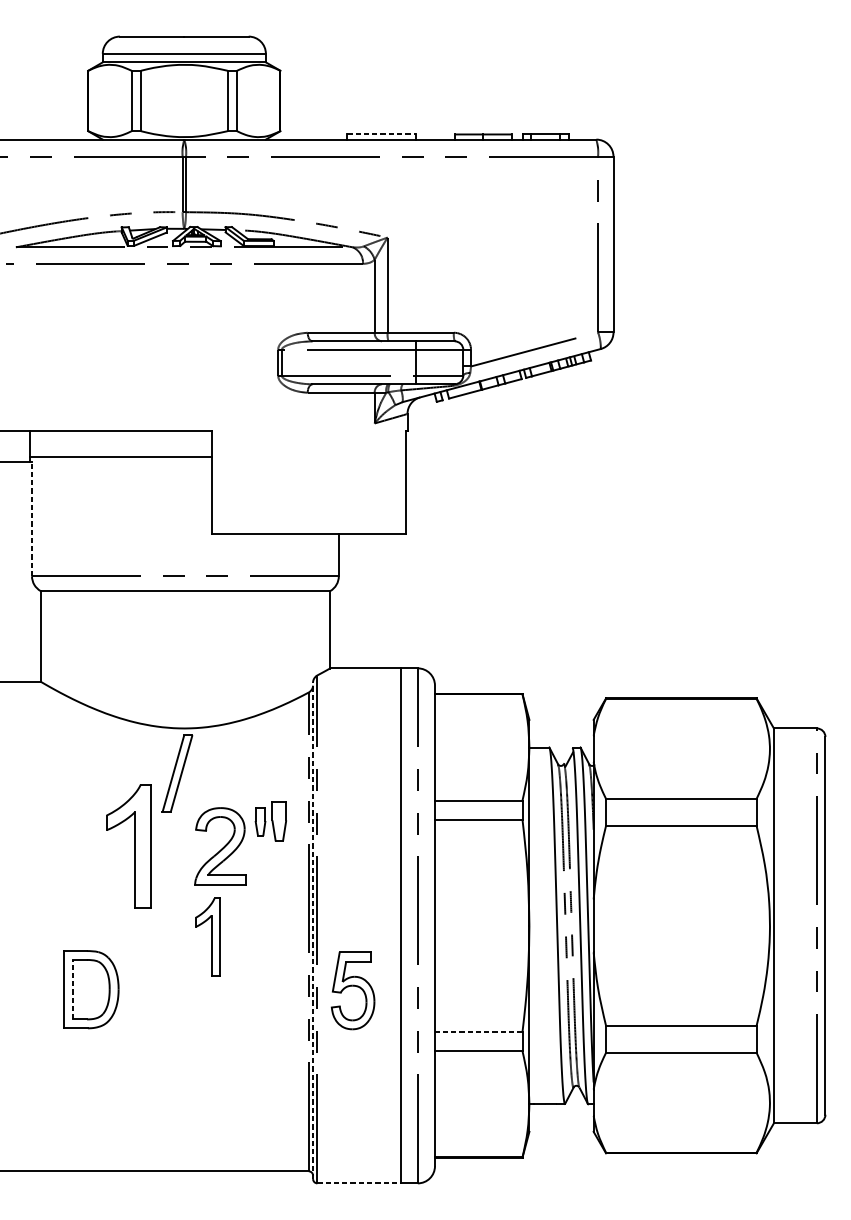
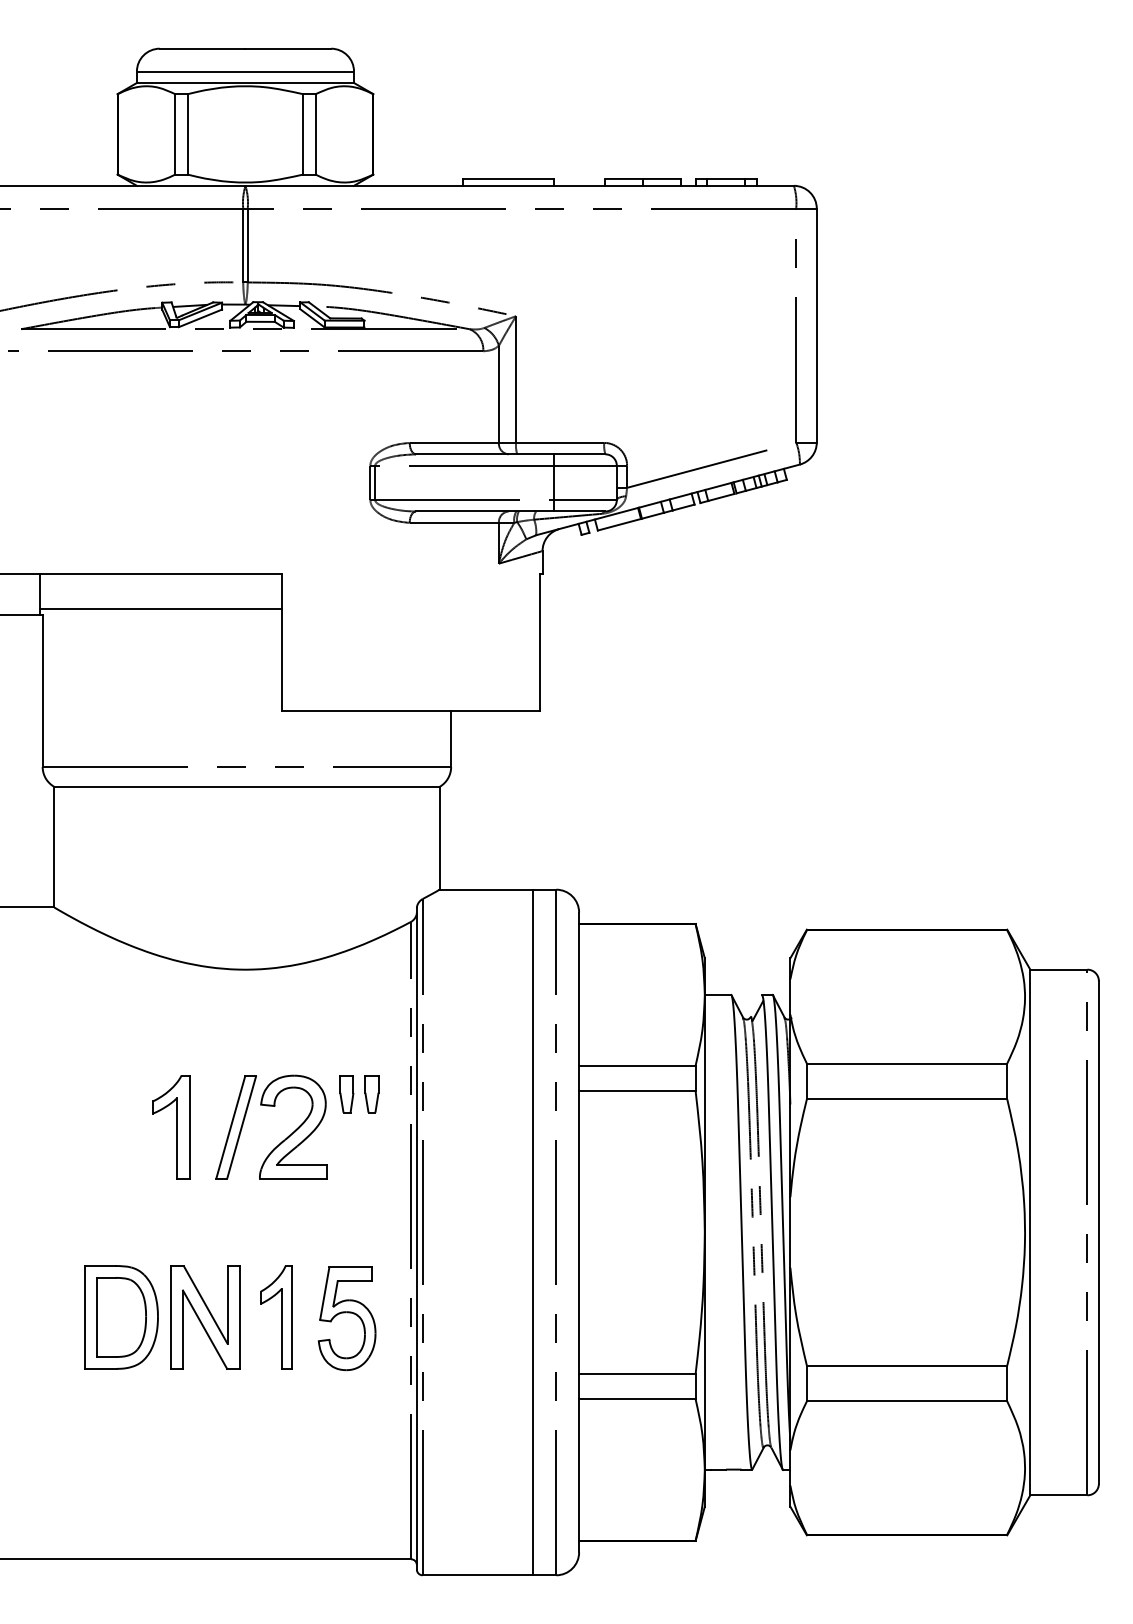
line: (381, 134) -> (508, 178), dashed -> solid
line: (31, 519) -> (42, 691), dashed -> solid
part: (176, 774) -> (235, 1127), moved
part: (279, 822) -> (371, 1094), size x0.71
part: (128, 847) -> (171, 1127), size x0.62
line: (312, 930) -> (416, 1238), dashed -> solid
part: (207, 937) -> (276, 1317), moved
line: (73, 989) -> (97, 1317), dashed -> solid
part: (154, 989) -> (205, 1317), added
part: (352, 990) -> (346, 1318), moved
line: (478, 1031) -> (636, 1373), dashed -> solid
line: (359, 1183) -> (478, 1575), dashed -> solid

